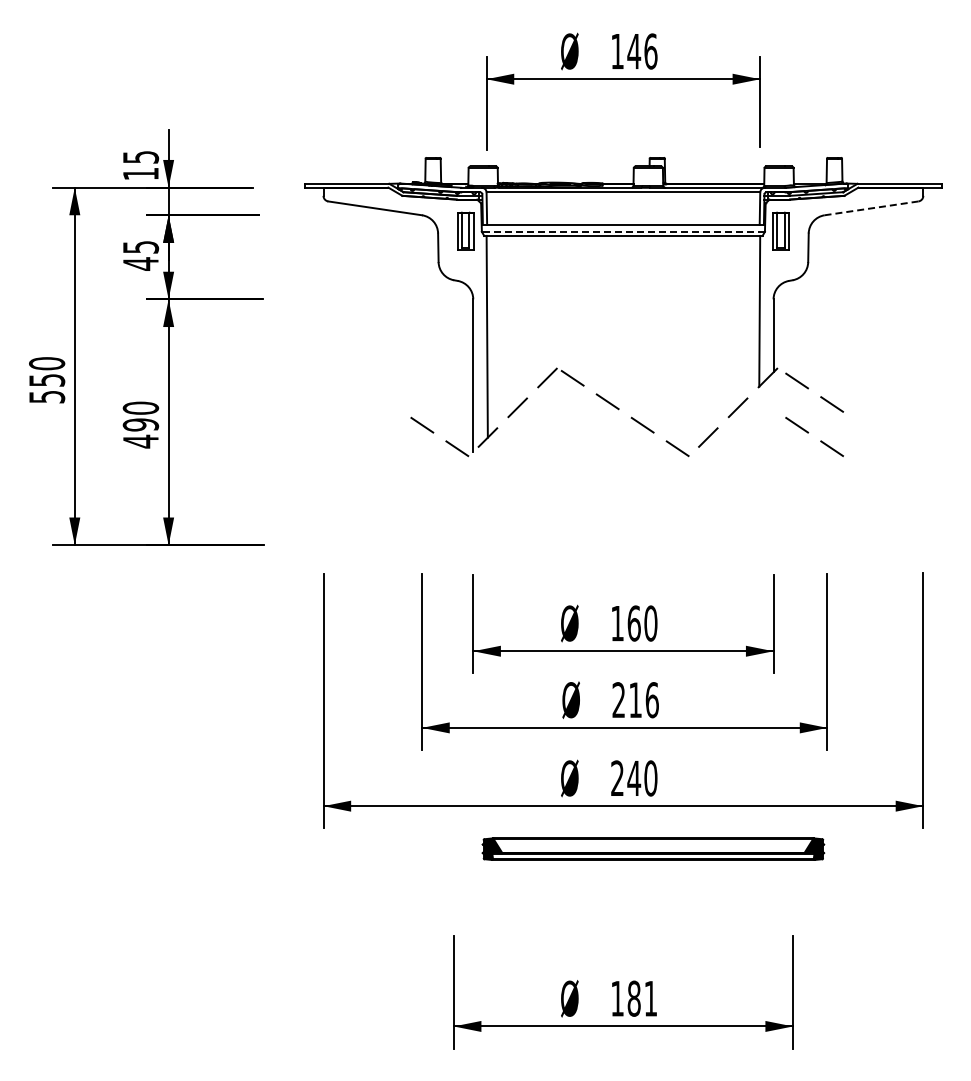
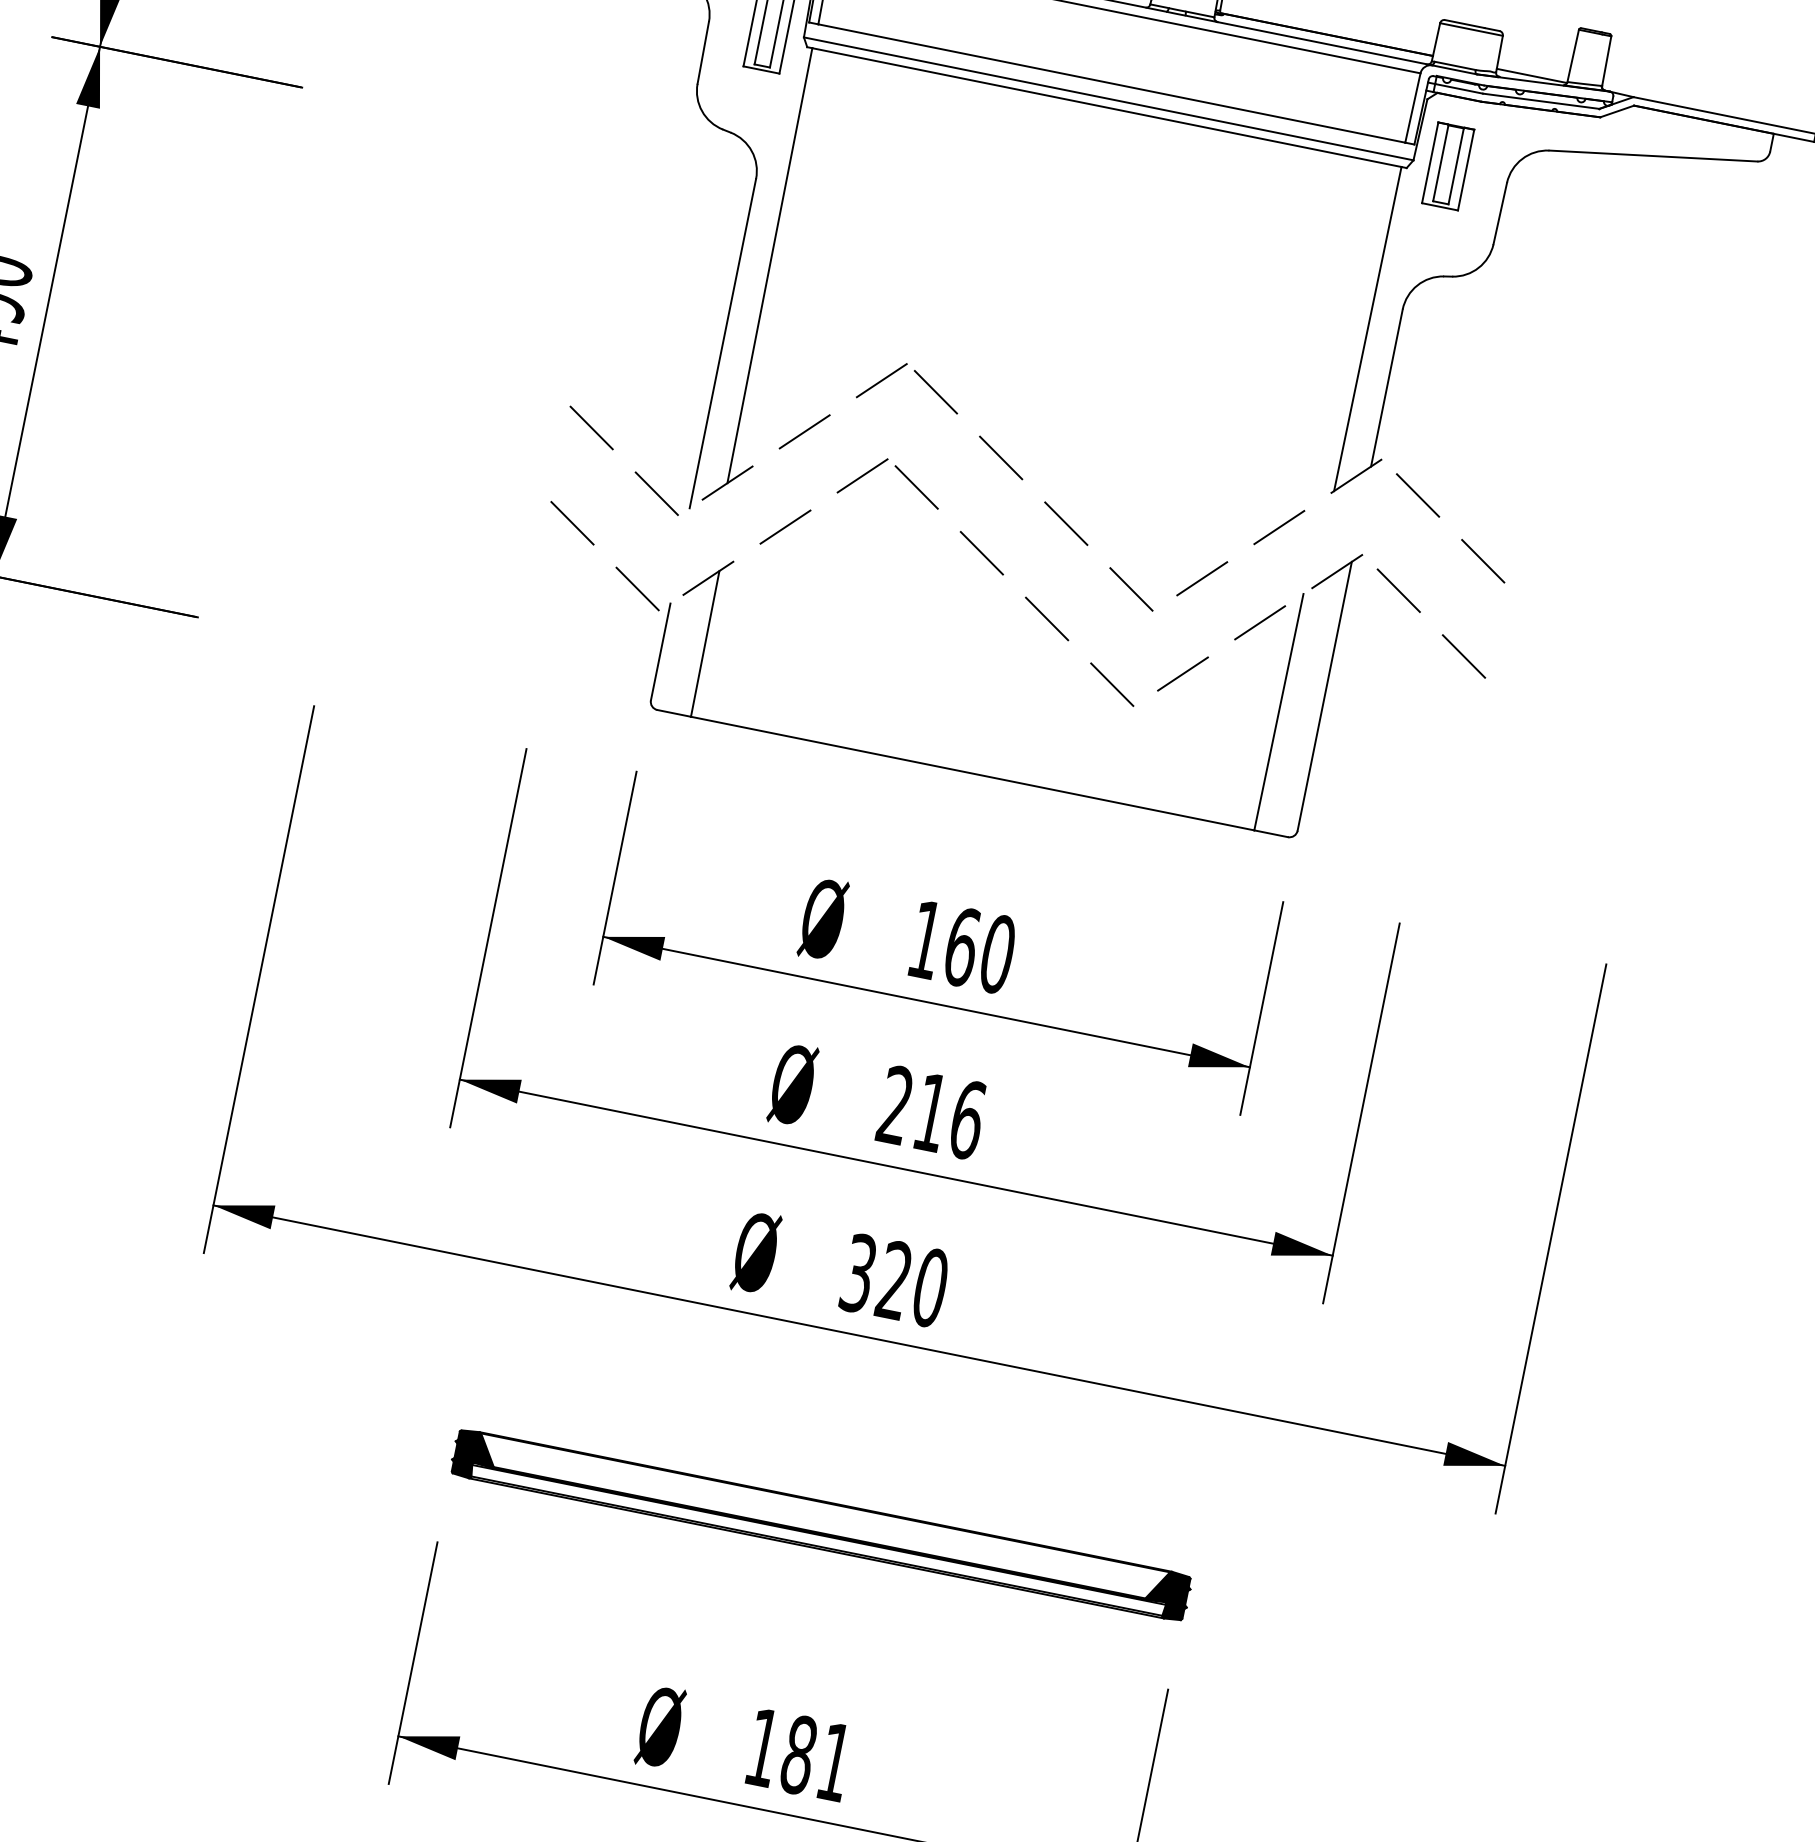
line: (871, 208) -> (1653, 156), dashed -> solid
line: (623, 231) -> (1109, 98), dashed -> solid
part: (612, 450) -> (990, 564), added
text: (626, 778) -> (877, 1277), 240 -> 320
part: (653, 848) -> (821, 1523), moved

